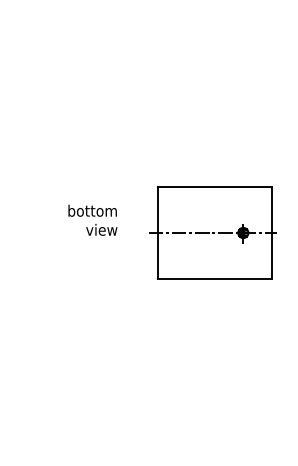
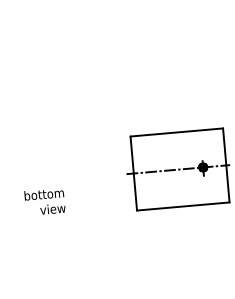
text: (92, 219) -> (44, 201), moved

